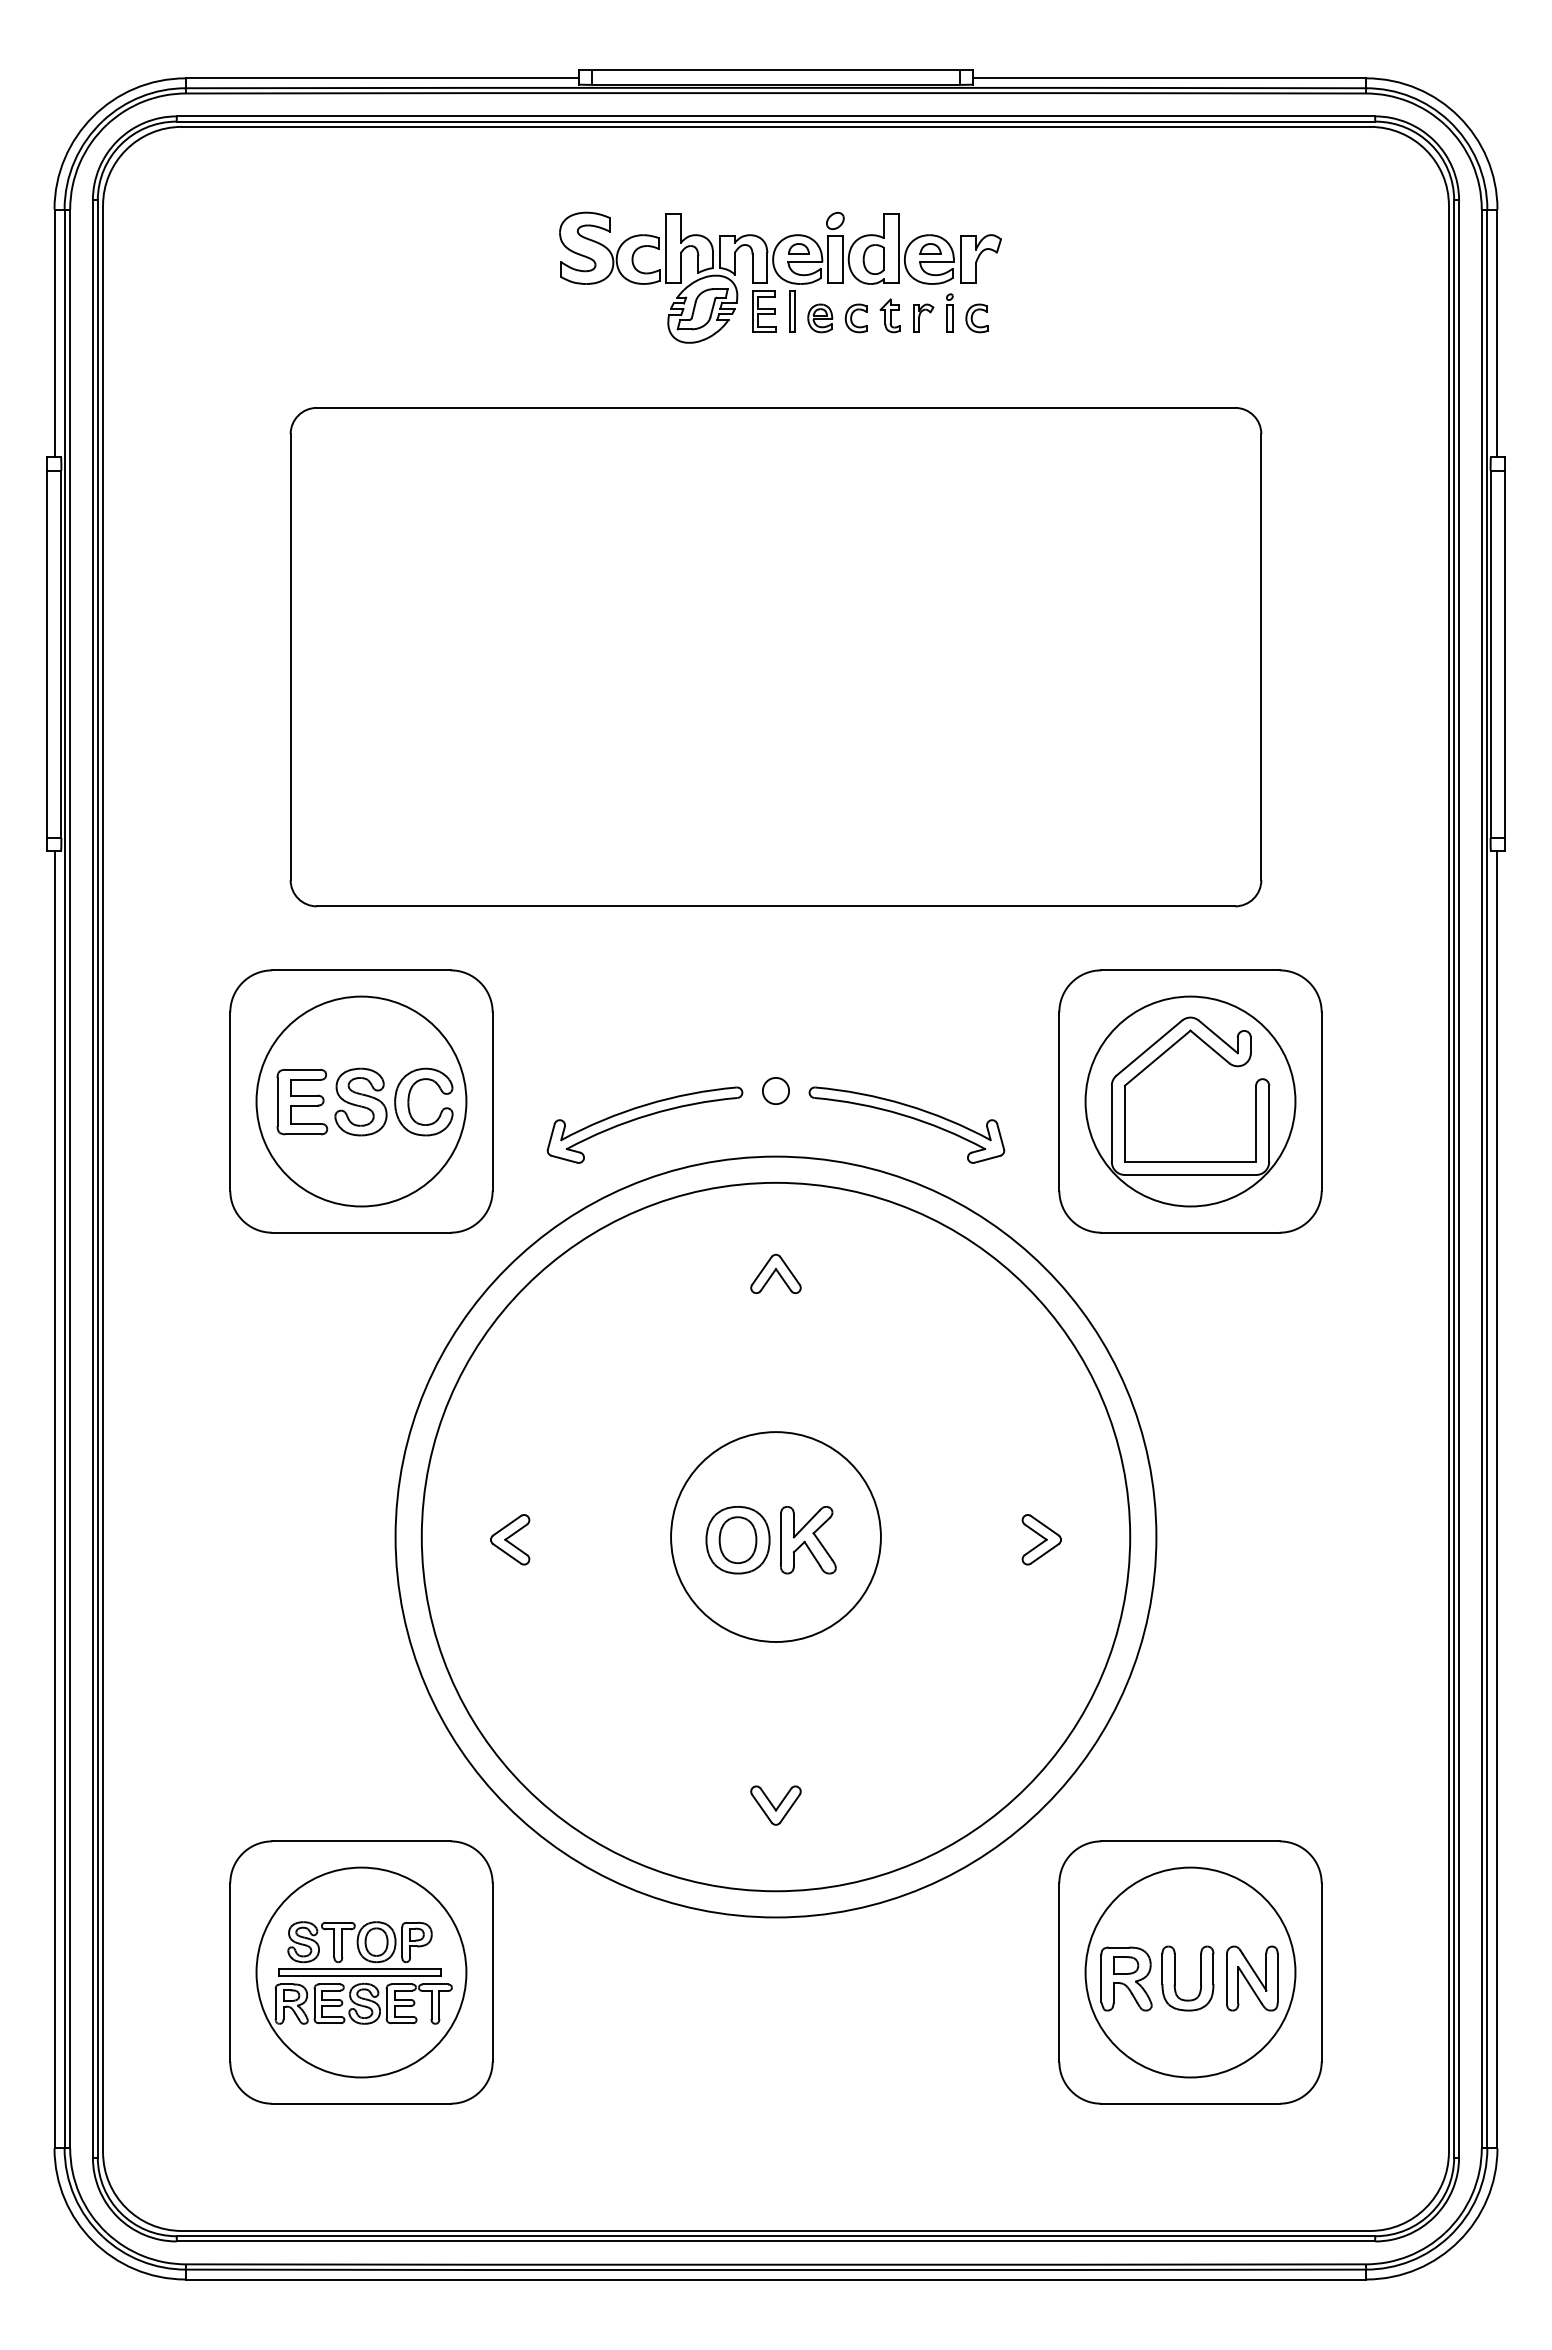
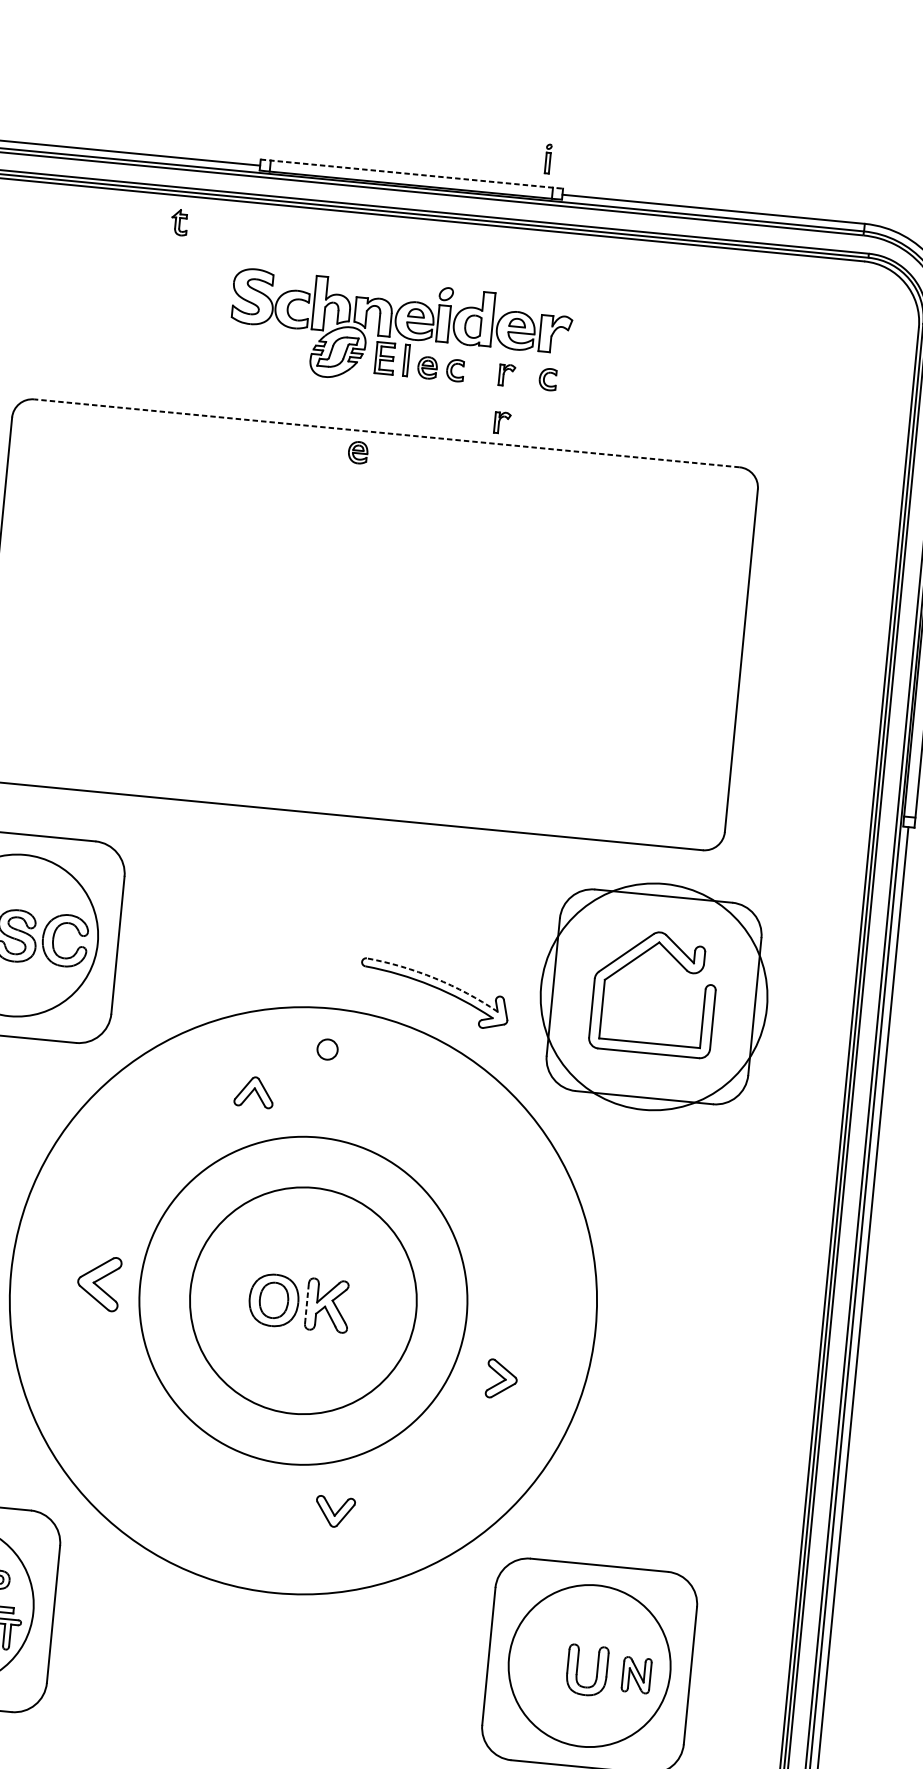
line: (776, 70) -> (412, 174), solid -> dashed
part: (949, 312) -> (547, 158), moved
part: (889, 315) -> (178, 222), moved
part: (923, 379) -> (502, 422), added
line: (775, 407) -> (386, 433), solid -> dashed
part: (741, 436) -> (358, 452), added
circle: (775, 1090) -> (327, 1049), moved
circle: (1190, 1101) -> (654, 996), size x1.4
arc: (905, 1104) -> (434, 978), solid -> dashed
part: (641, 1118) -> (231, 969), removed
part: (775, 1273) -> (254, 1091), moved
circle: (775, 1536) -> (303, 1300), size x0.6
circle: (775, 1536) -> (303, 1300), size x1.4
line: (780, 1538) -> (306, 1302), solid -> dashed
part: (510, 1539) -> (99, 1283), size x1.4
part: (1041, 1539) -> (501, 1379), moved
part: (775, 1805) -> (334, 1511), moved
part: (1126, 1978) -> (540, 1665), removed
part: (1252, 1978) -> (636, 1675), size x0.7

